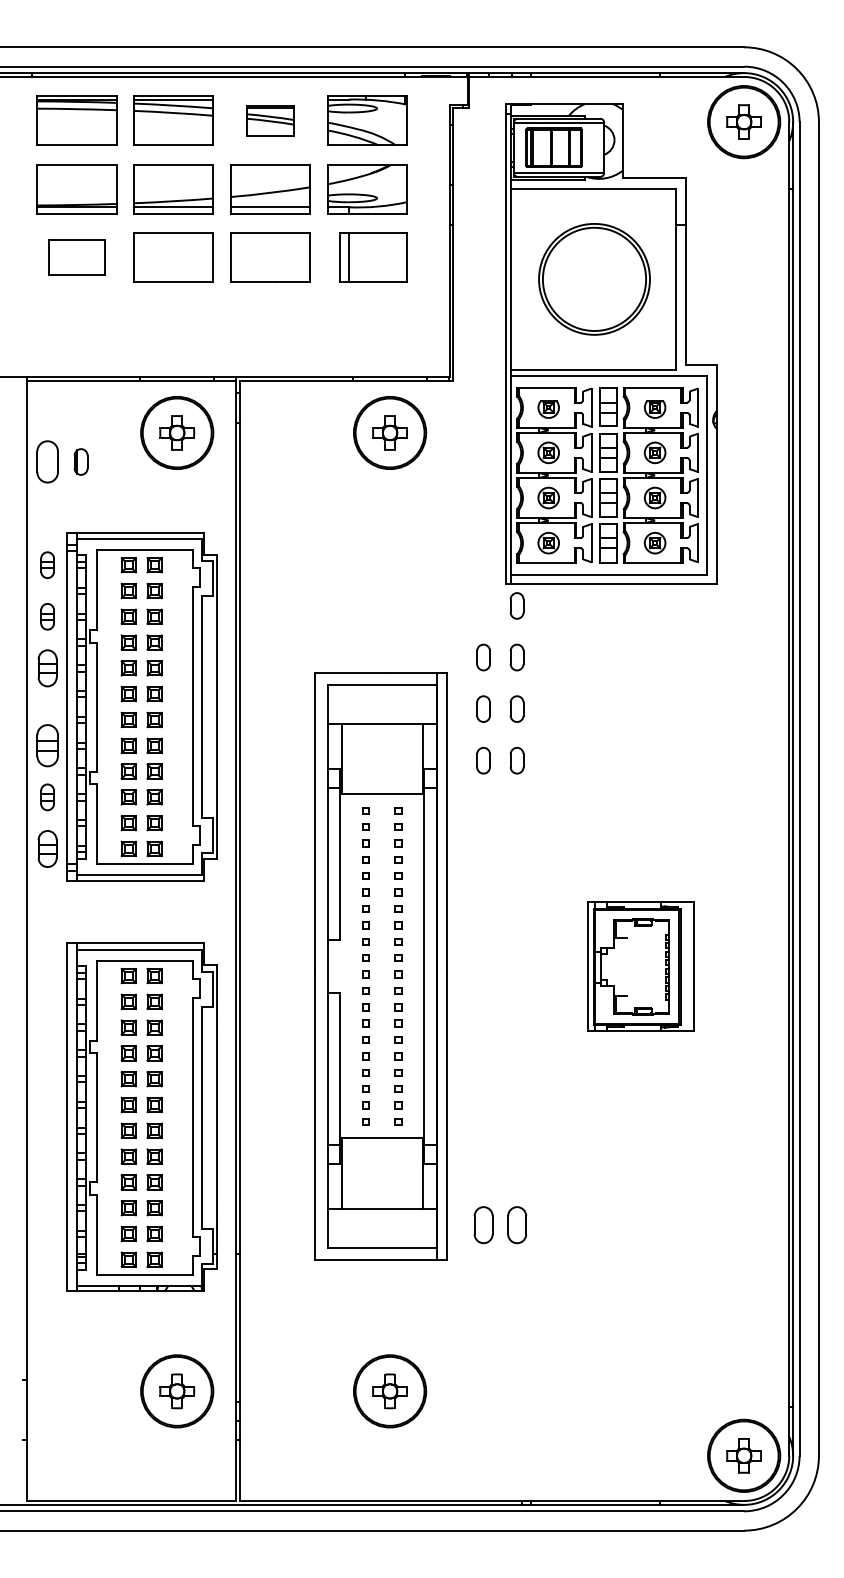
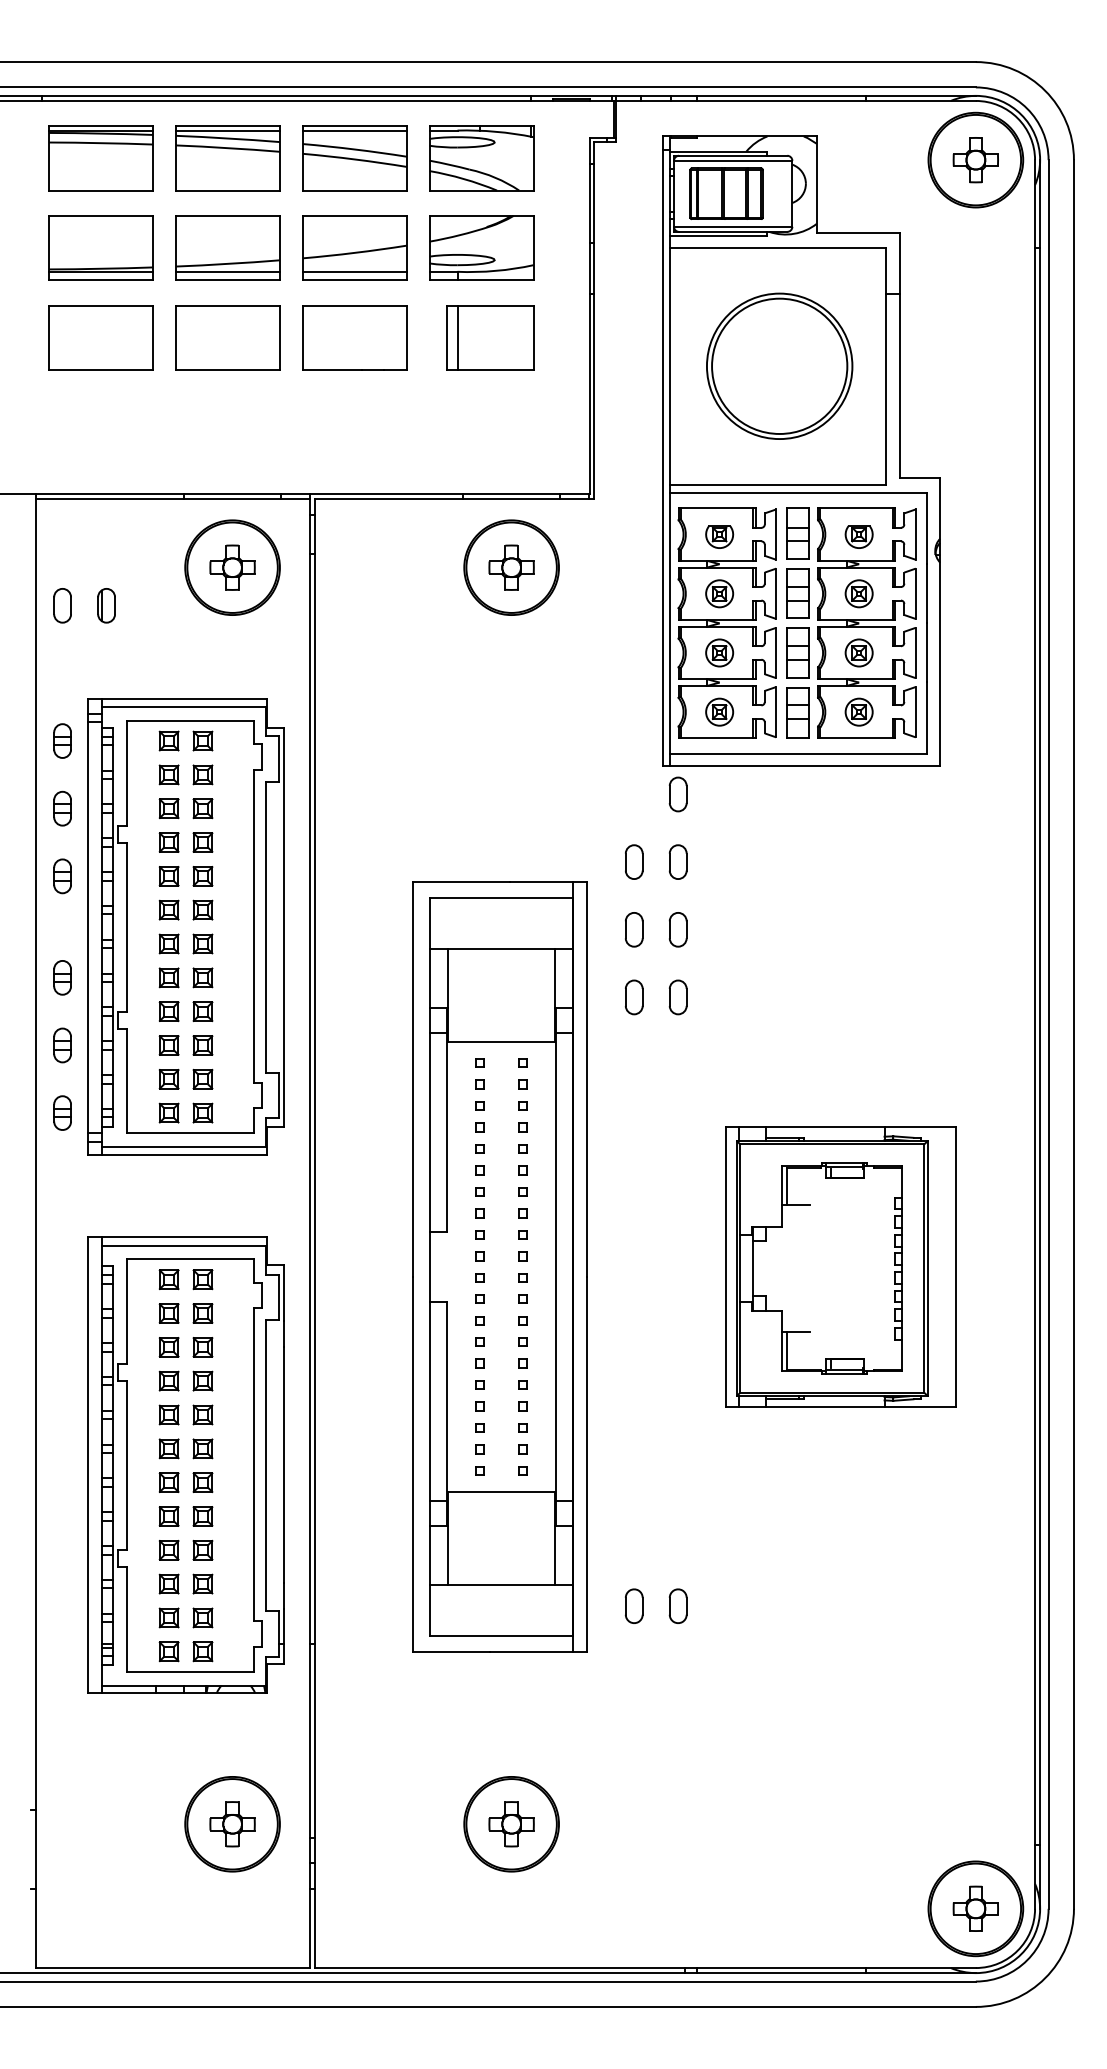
part: (270, 120) -> (354, 158), size x1.67
part: (76, 257) -> (100, 337), size x1.43
part: (47, 461) -> (62, 605), size x0.62
part: (47, 668) -> (62, 876), size x0.71
part: (47, 745) -> (62, 977), size x0.62
part: (47, 848) -> (62, 1112), size x0.71
part: (640, 965) -> (840, 1266), size x1.67
part: (483, 1224) -> (633, 1605), size x0.71
part: (516, 1224) -> (677, 1605), size x0.71

